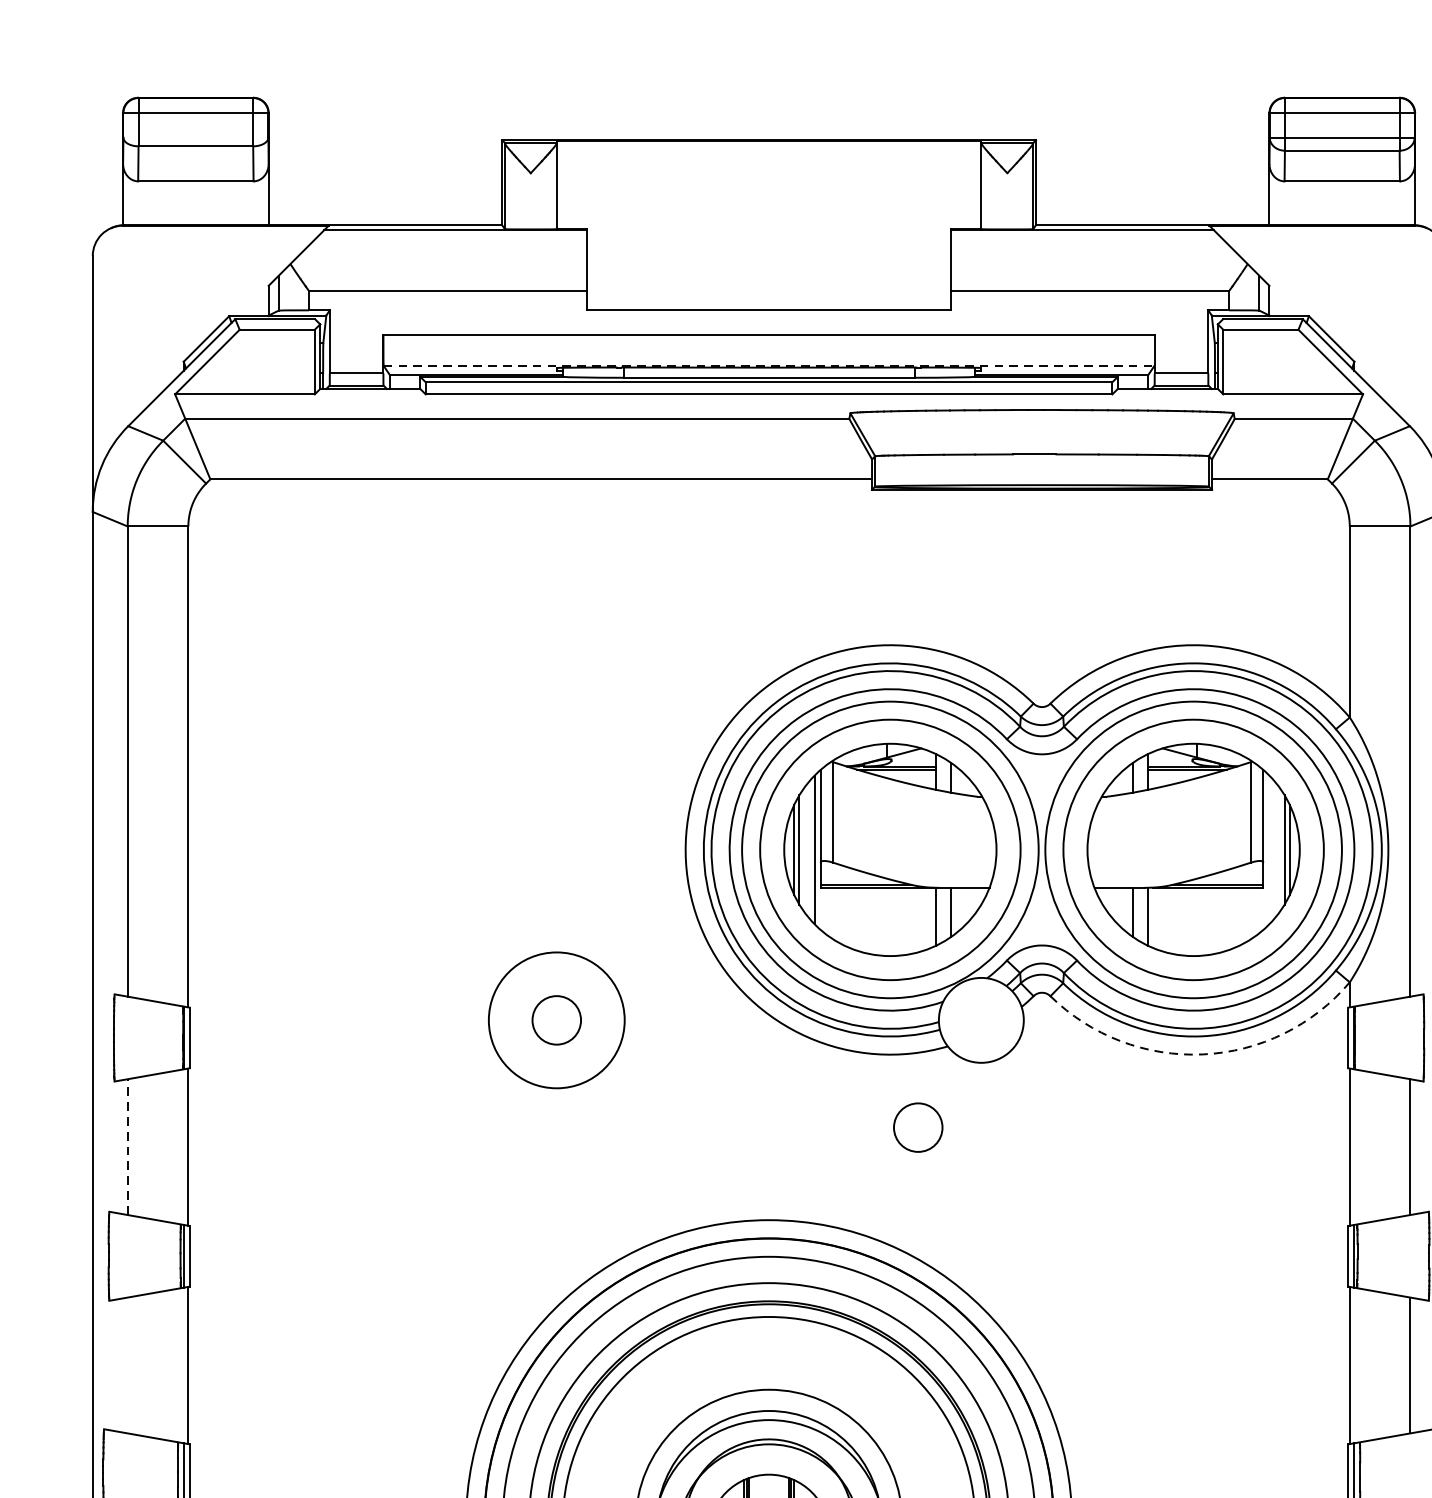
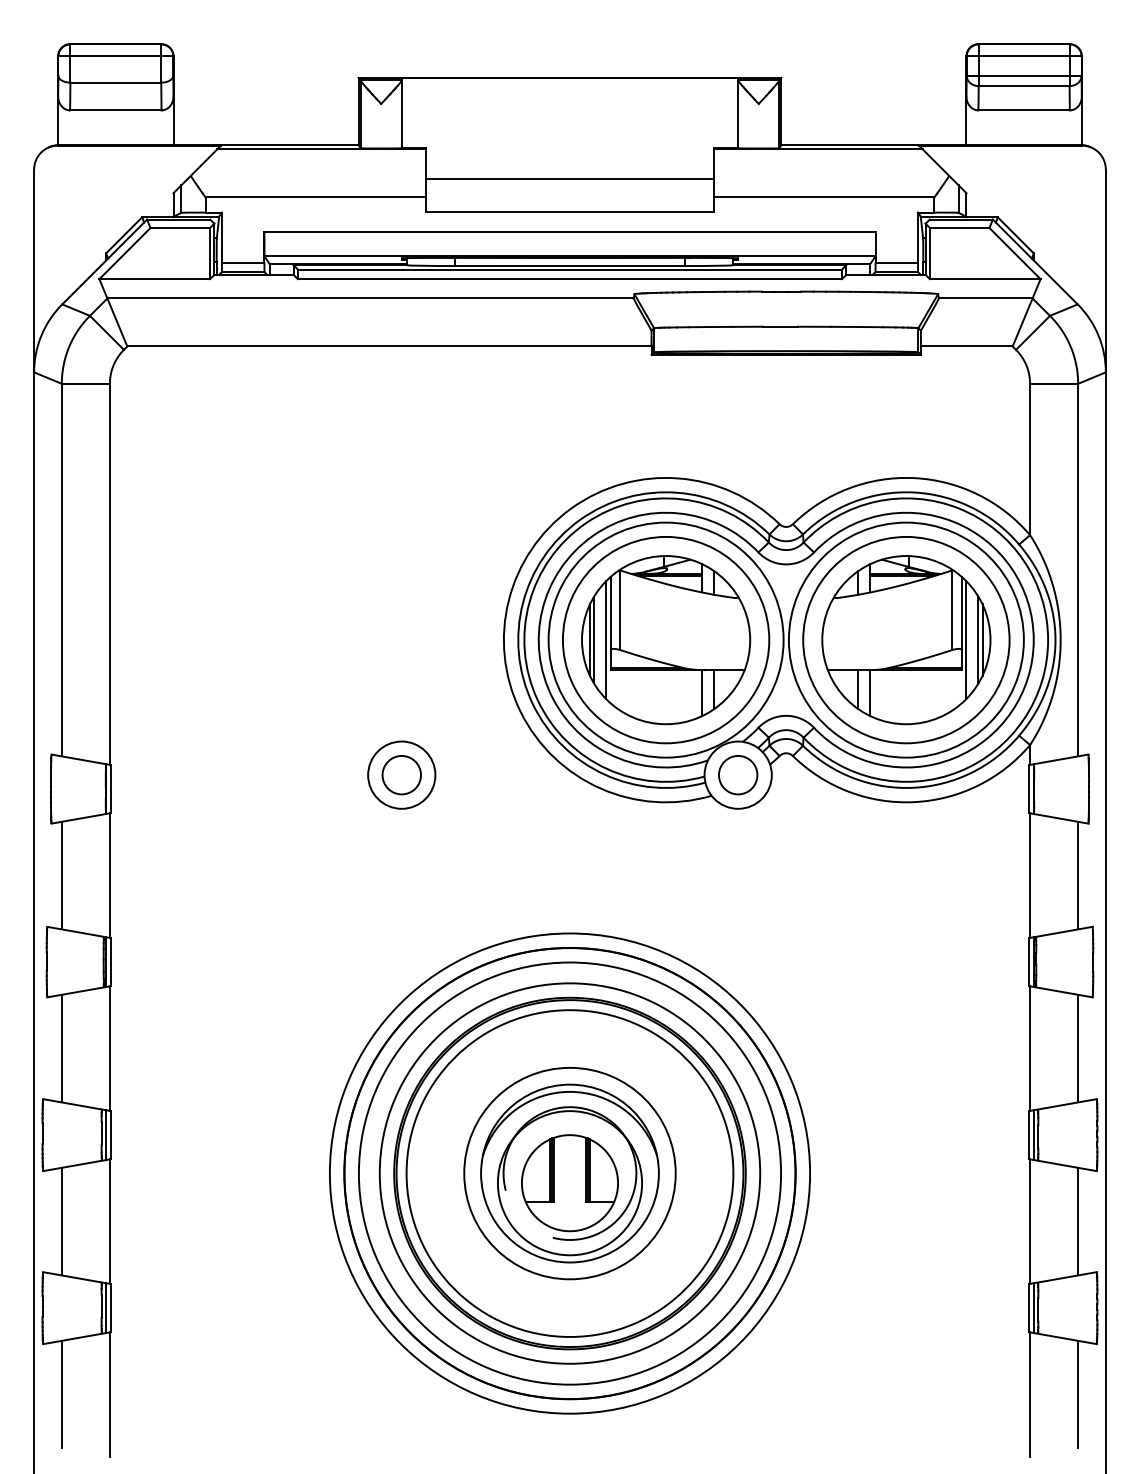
line: (768, 267) -> (569, 178), added
line: (769, 365) -> (570, 256), dashed -> solid
line: (1269, 849) -> (966, 639), added
circle: (556, 1019) -> (401, 774), size x0.62
arc: (1202, 1054) -> (913, 802), dashed -> solid
circle: (918, 1128) -> (738, 775), moved
line: (127, 1146) -> (61, 875), dashed -> solid
line: (127, 1365) -> (61, 1048), added

